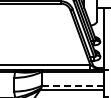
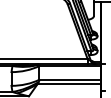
line: (73, 85) -> (70, 79), dashed -> solid

